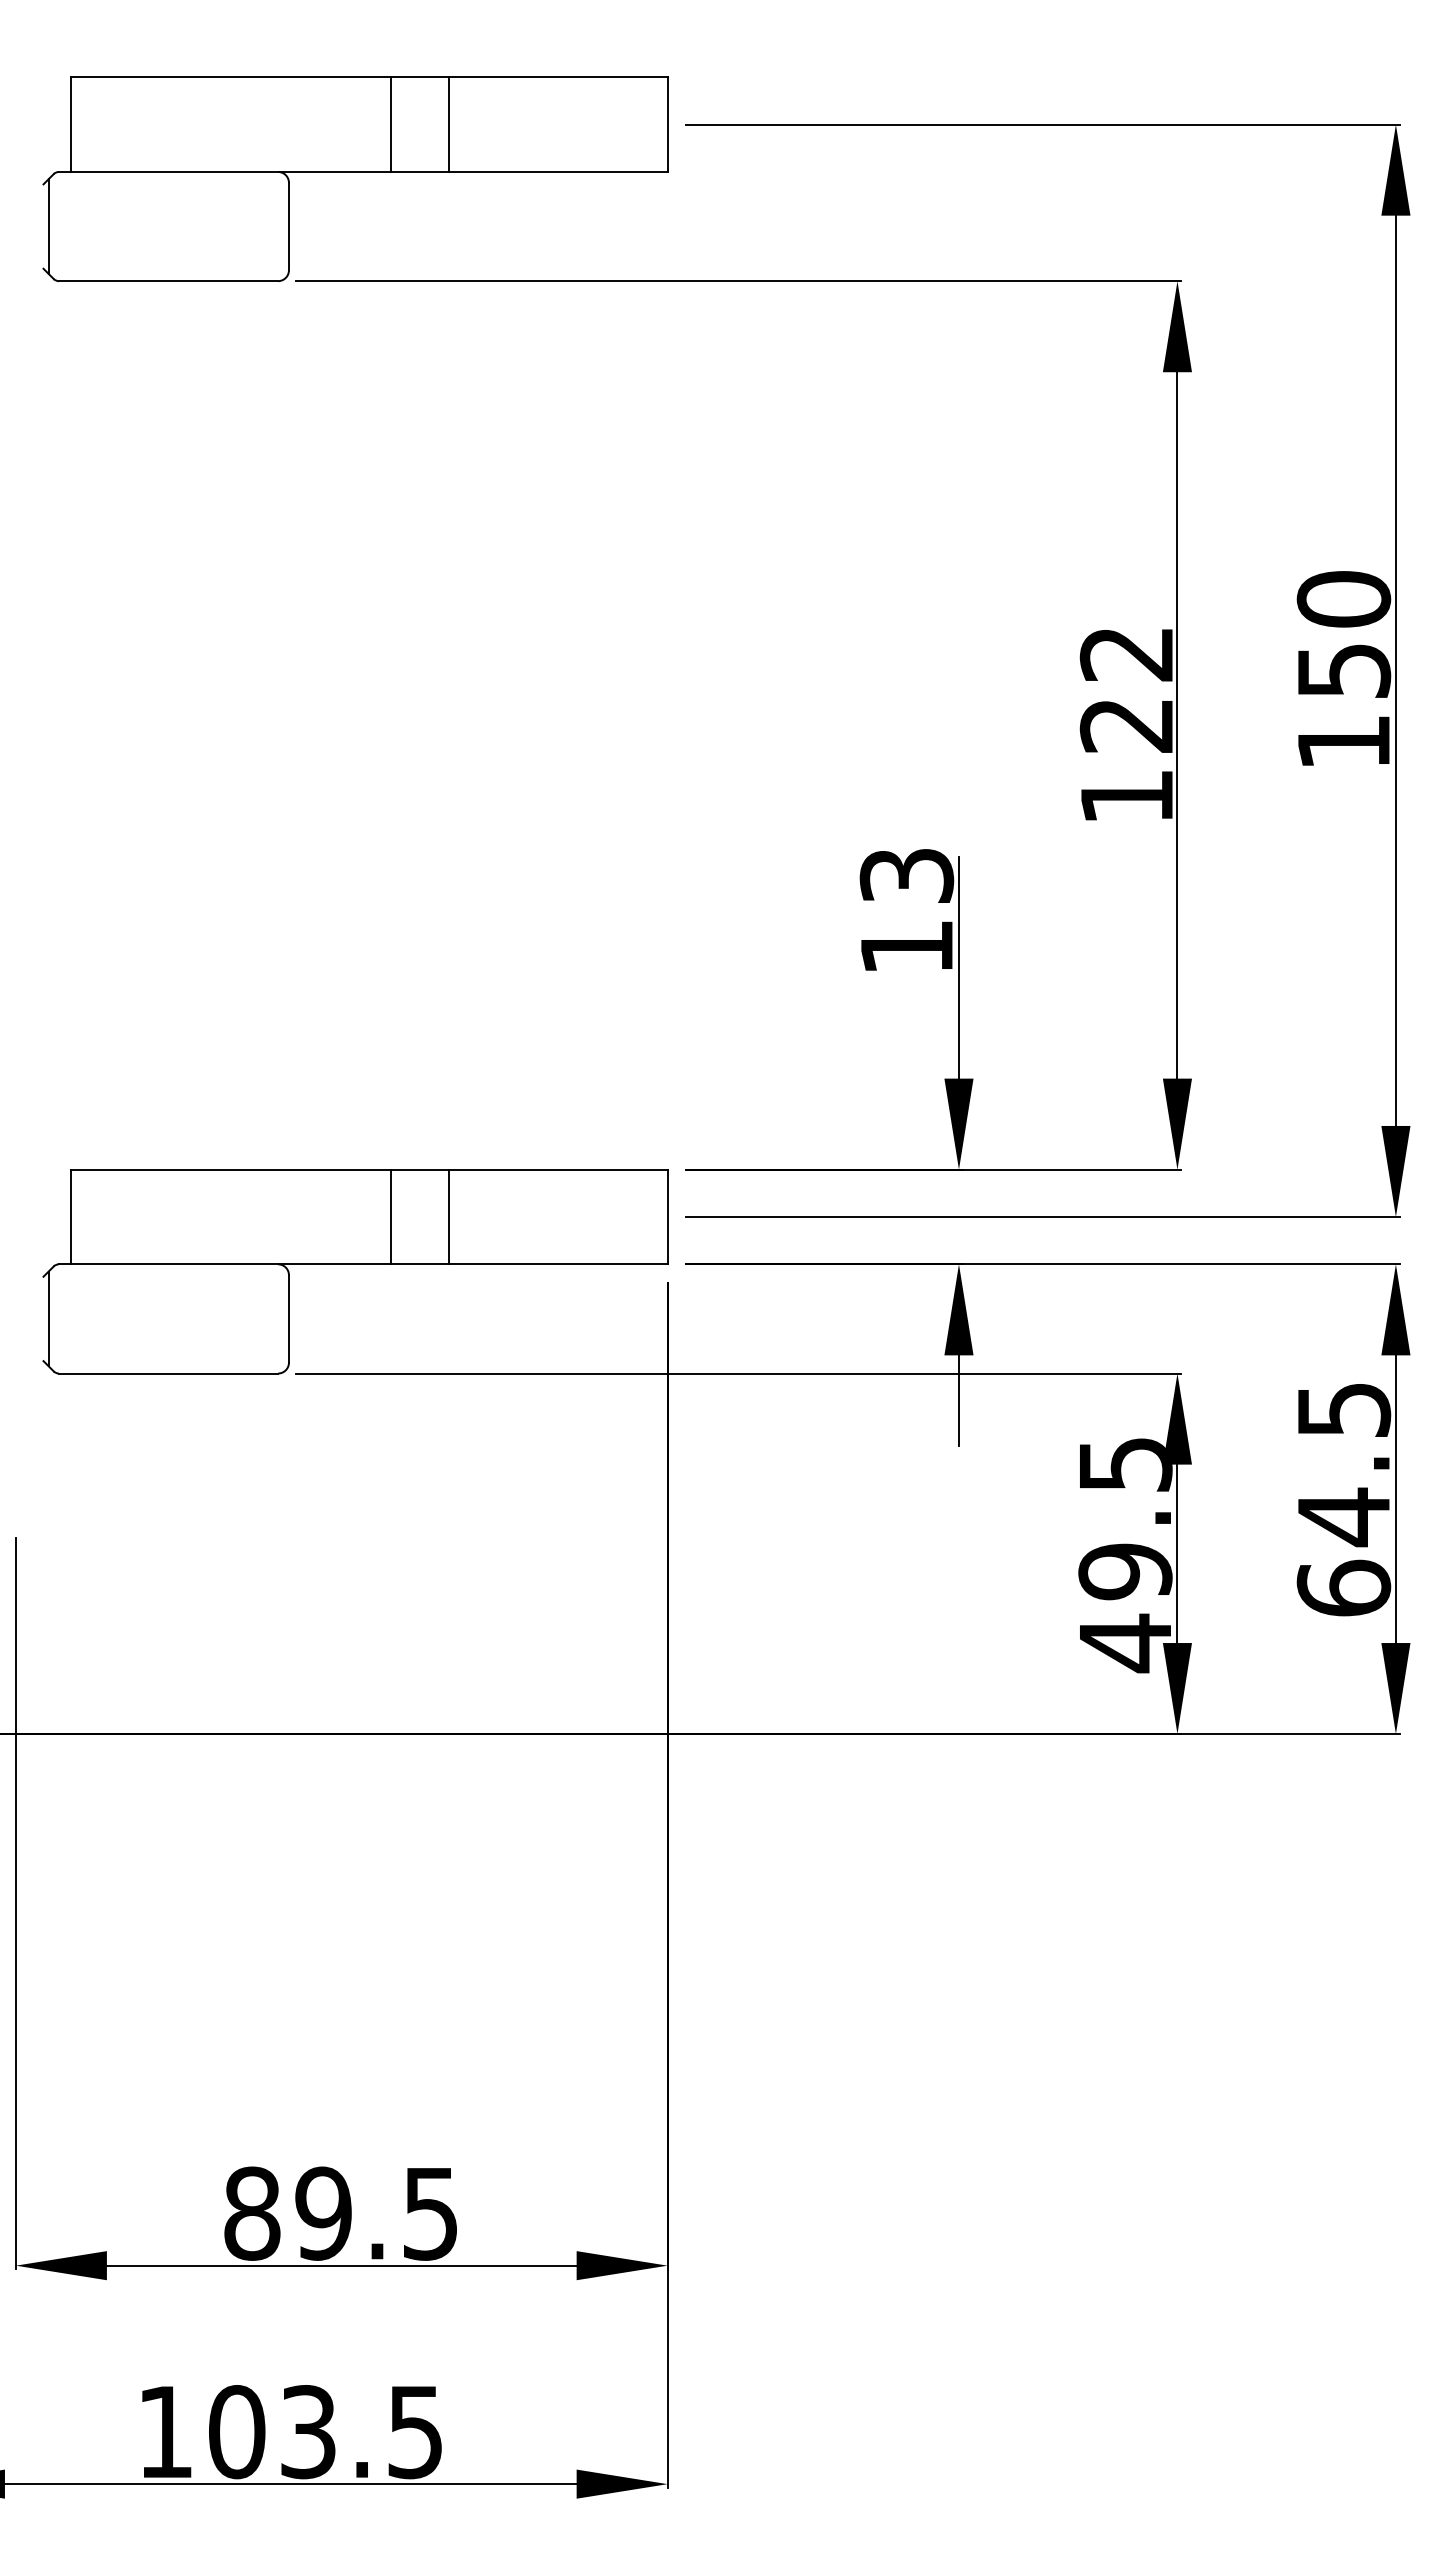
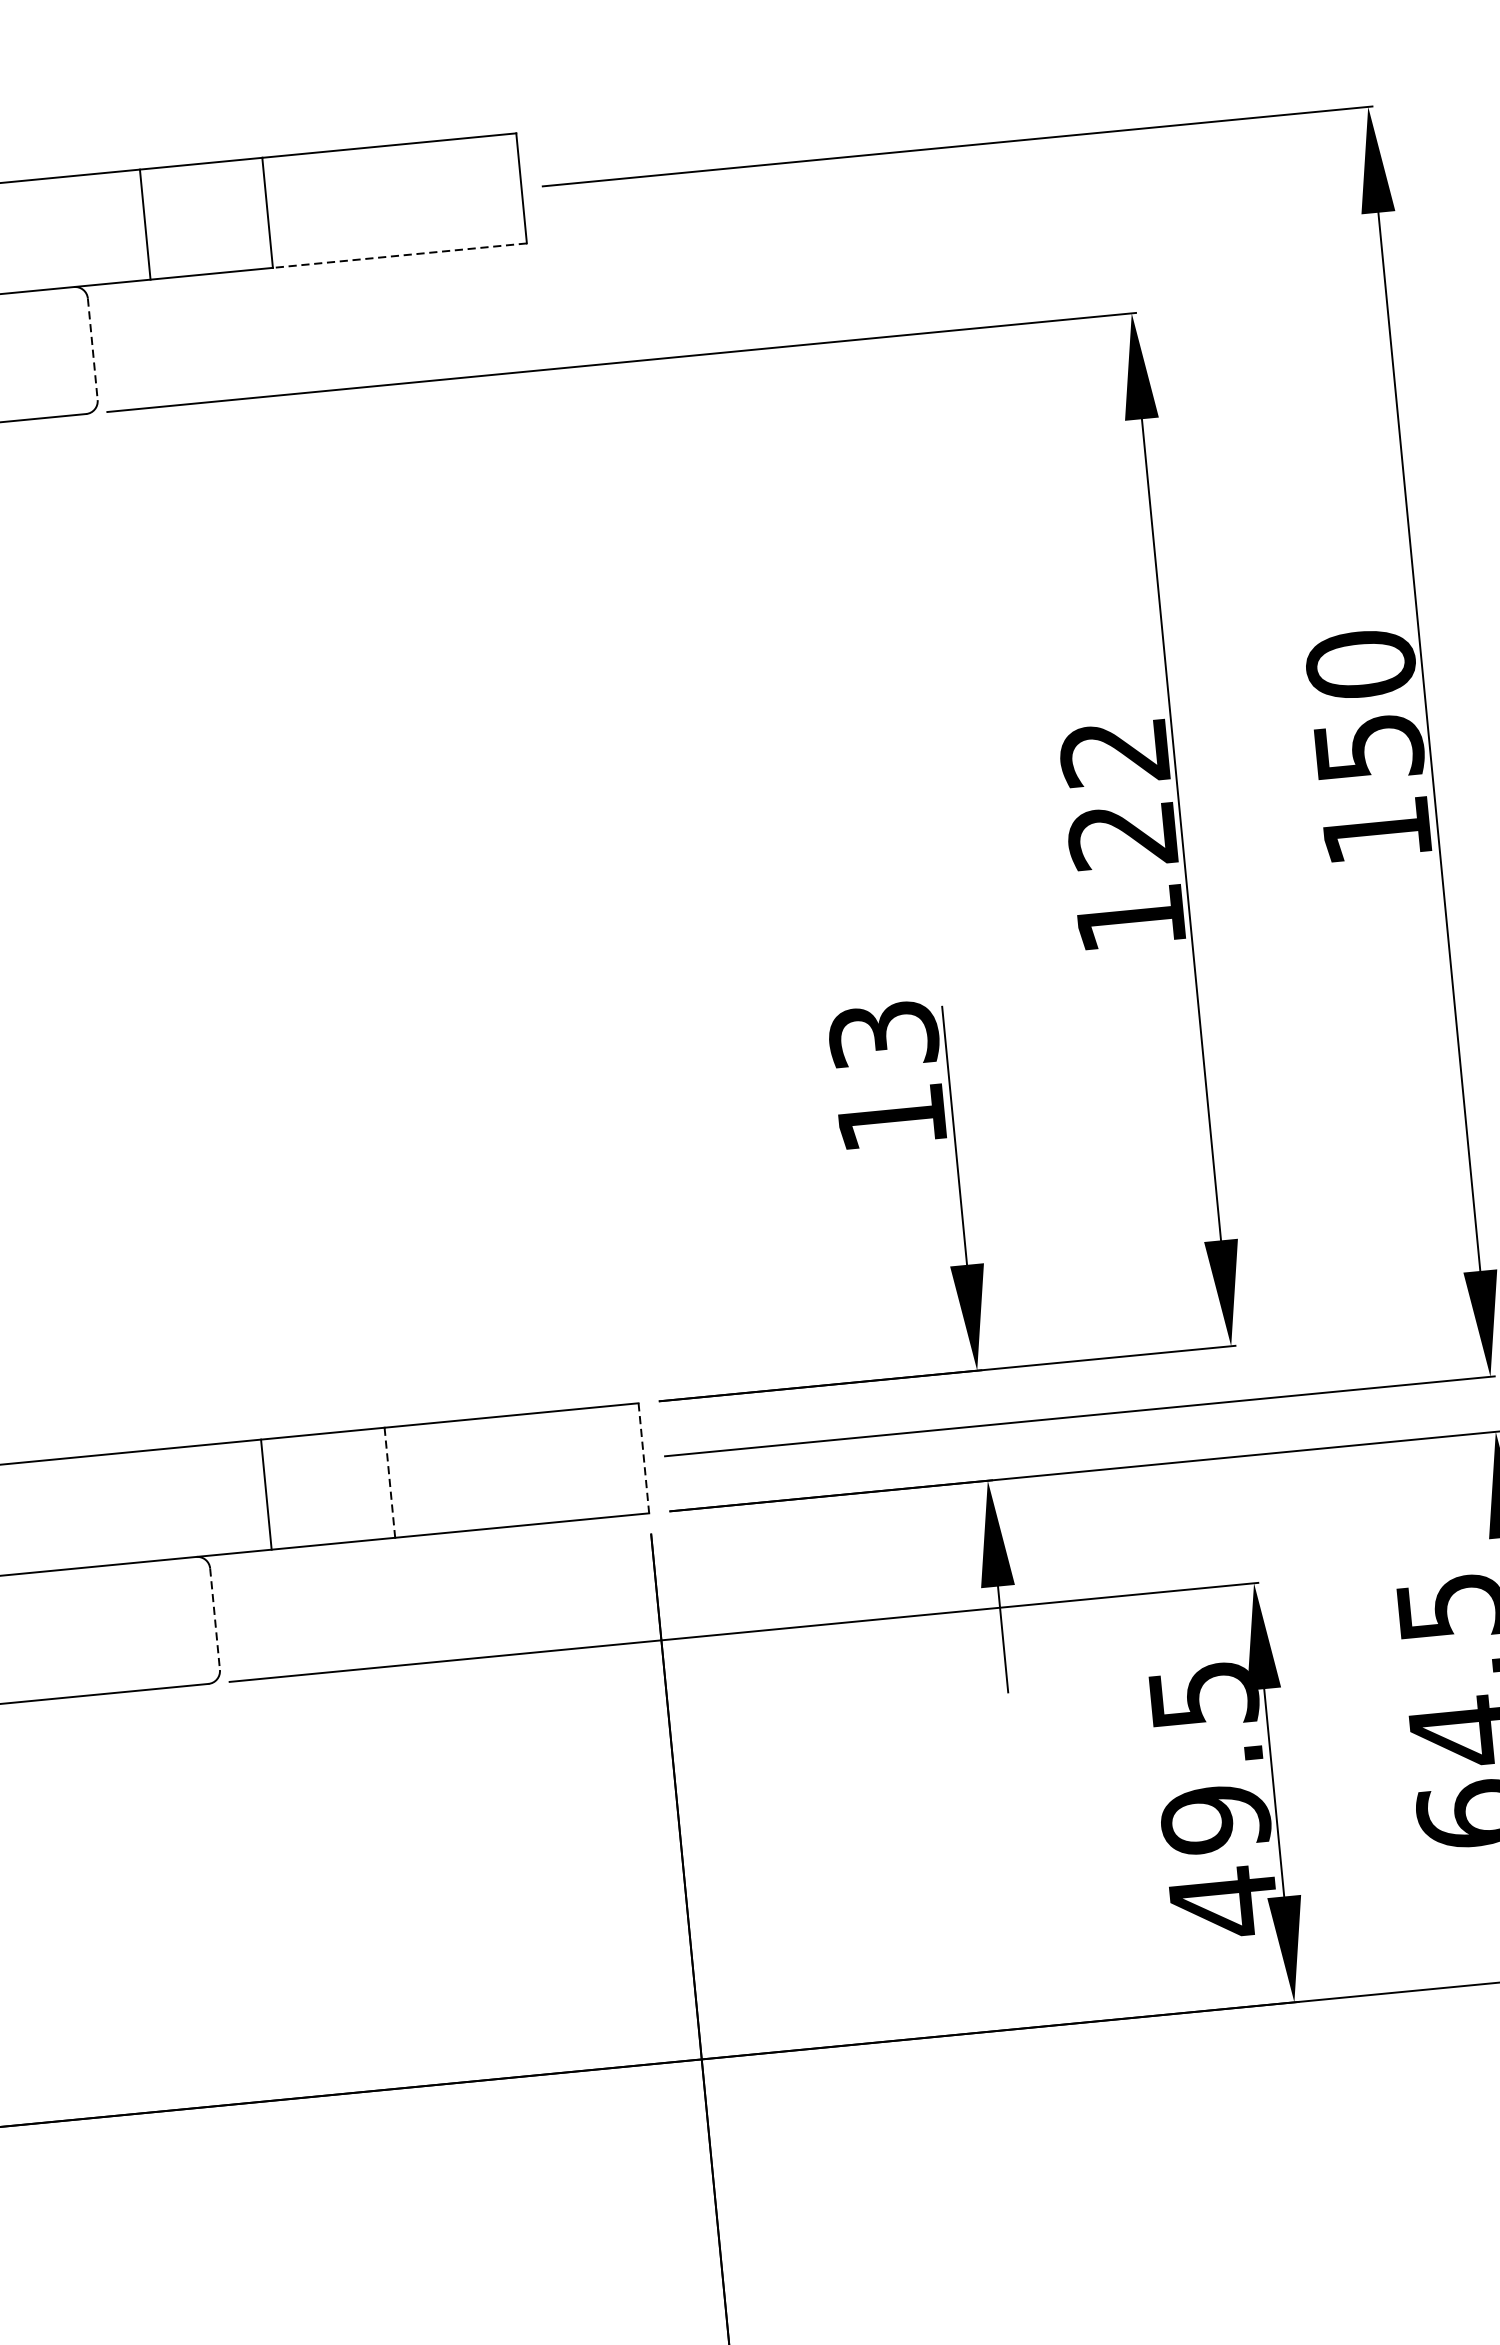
line: (390, 124) -> (144, 224), moved
line: (557, 171) -> (398, 255), solid -> dashed
line: (288, 226) -> (92, 349), solid -> dashed
line: (390, 1216) -> (265, 1494), moved
line: (449, 1217) -> (390, 1483), solid -> dashed
line: (667, 1217) -> (643, 1458), solid -> dashed
line: (288, 1318) -> (214, 1618), solid -> dashed

